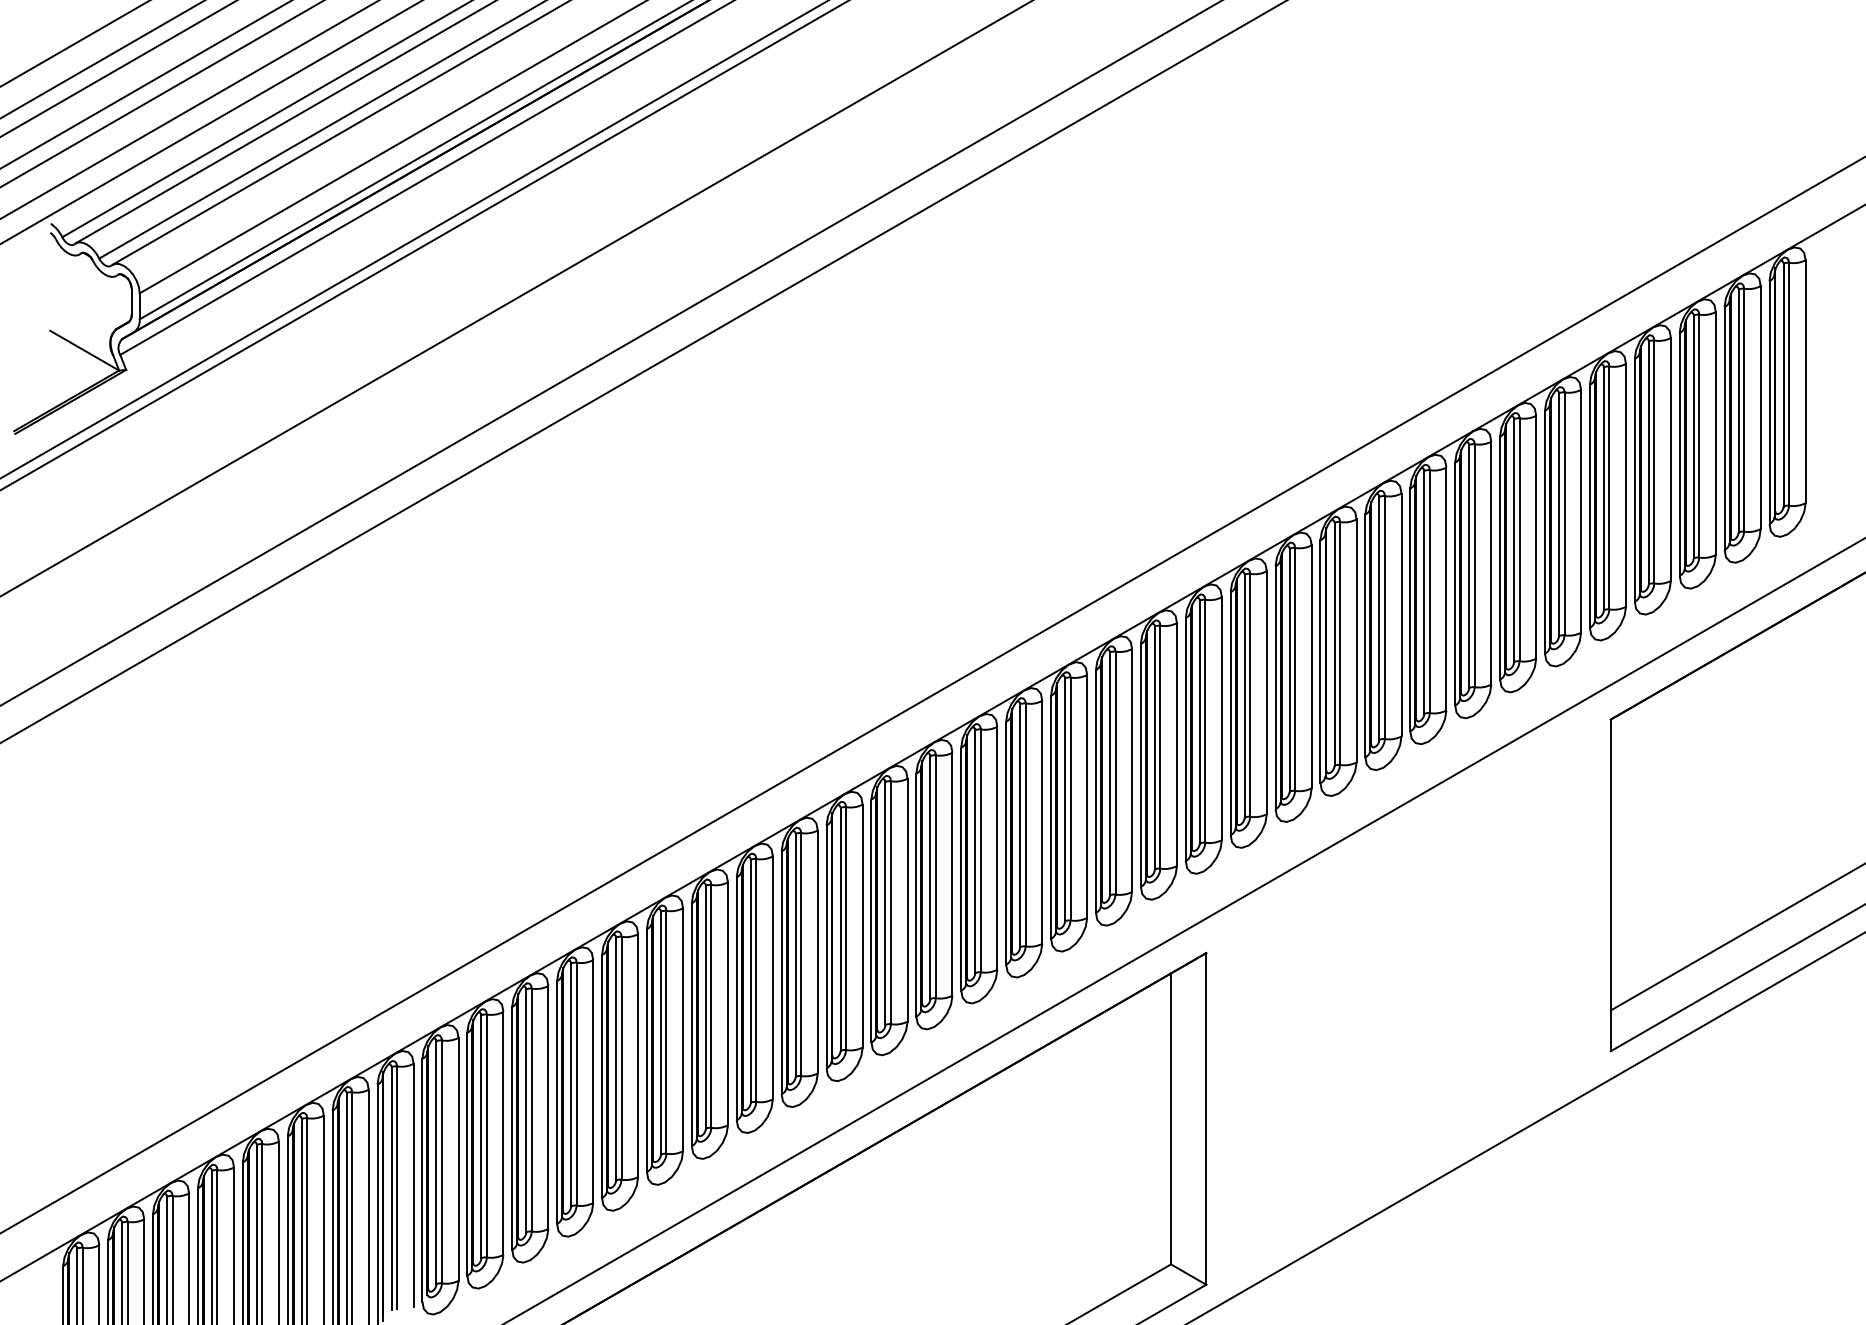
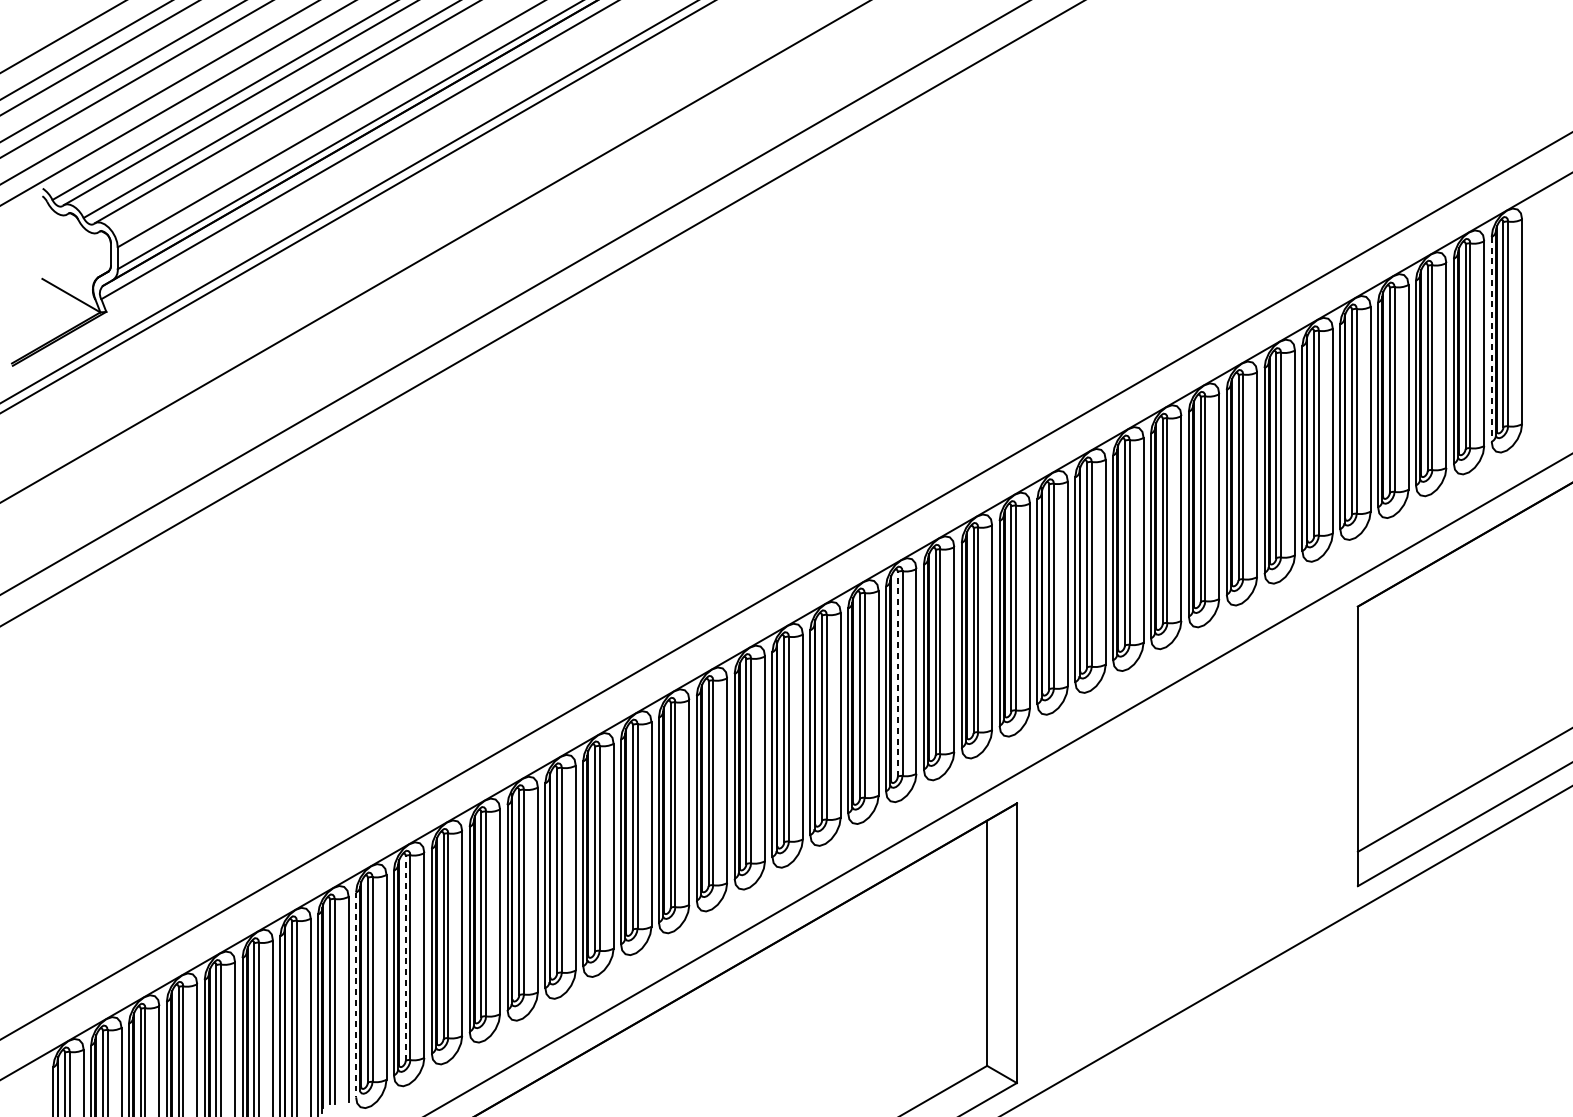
line: (1769, 403) -> (1491, 340), solid -> dashed
line: (1065, 799) -> (898, 673), solid -> dashed
line: (481, 1136) -> (405, 958), solid -> dashed
line: (422, 1180) -> (356, 995), solid -> dashed

